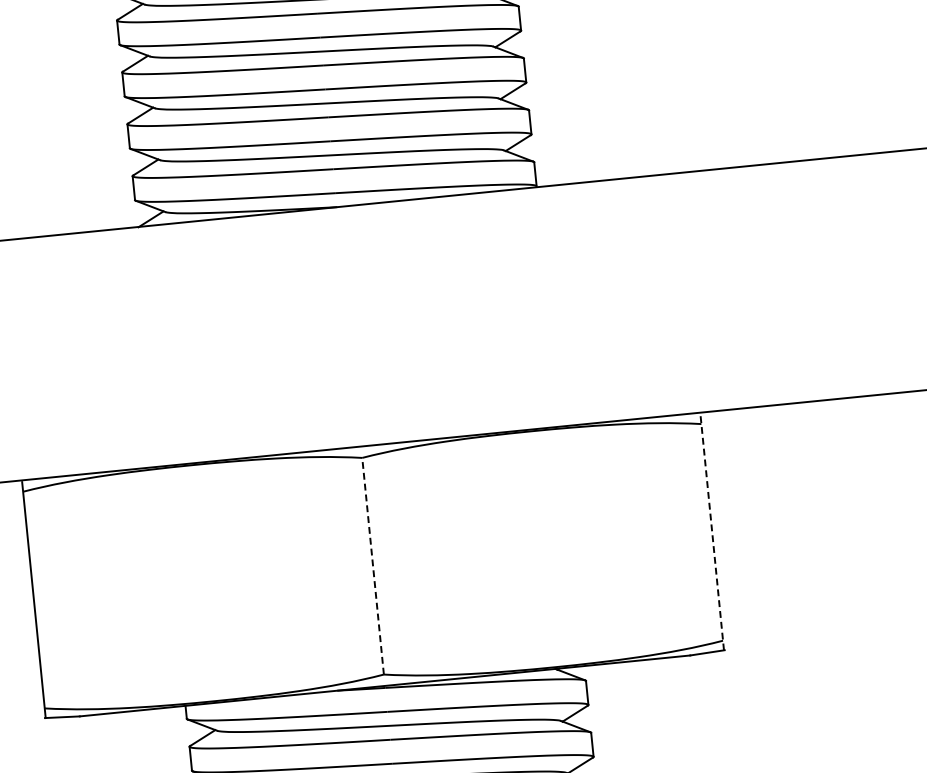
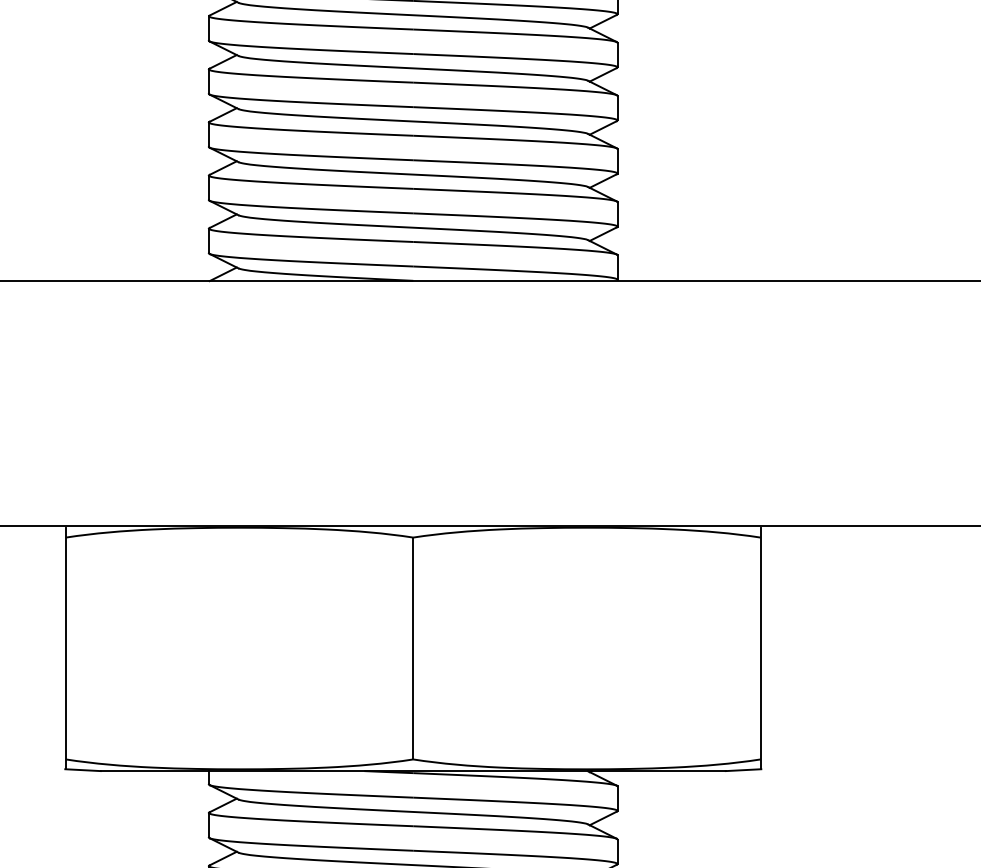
line: (712, 532) -> (760, 648), dashed -> solid
line: (373, 566) -> (413, 648), dashed -> solid

